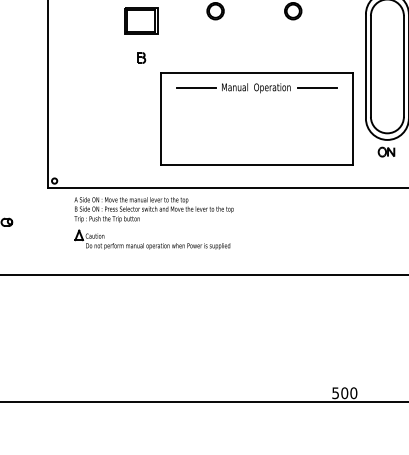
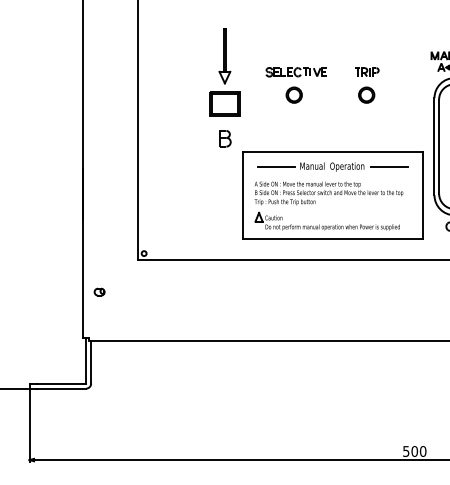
part: (141, 57) -> (225, 138), size x1.67
part: (153, 212) -> (328, 195), moved

